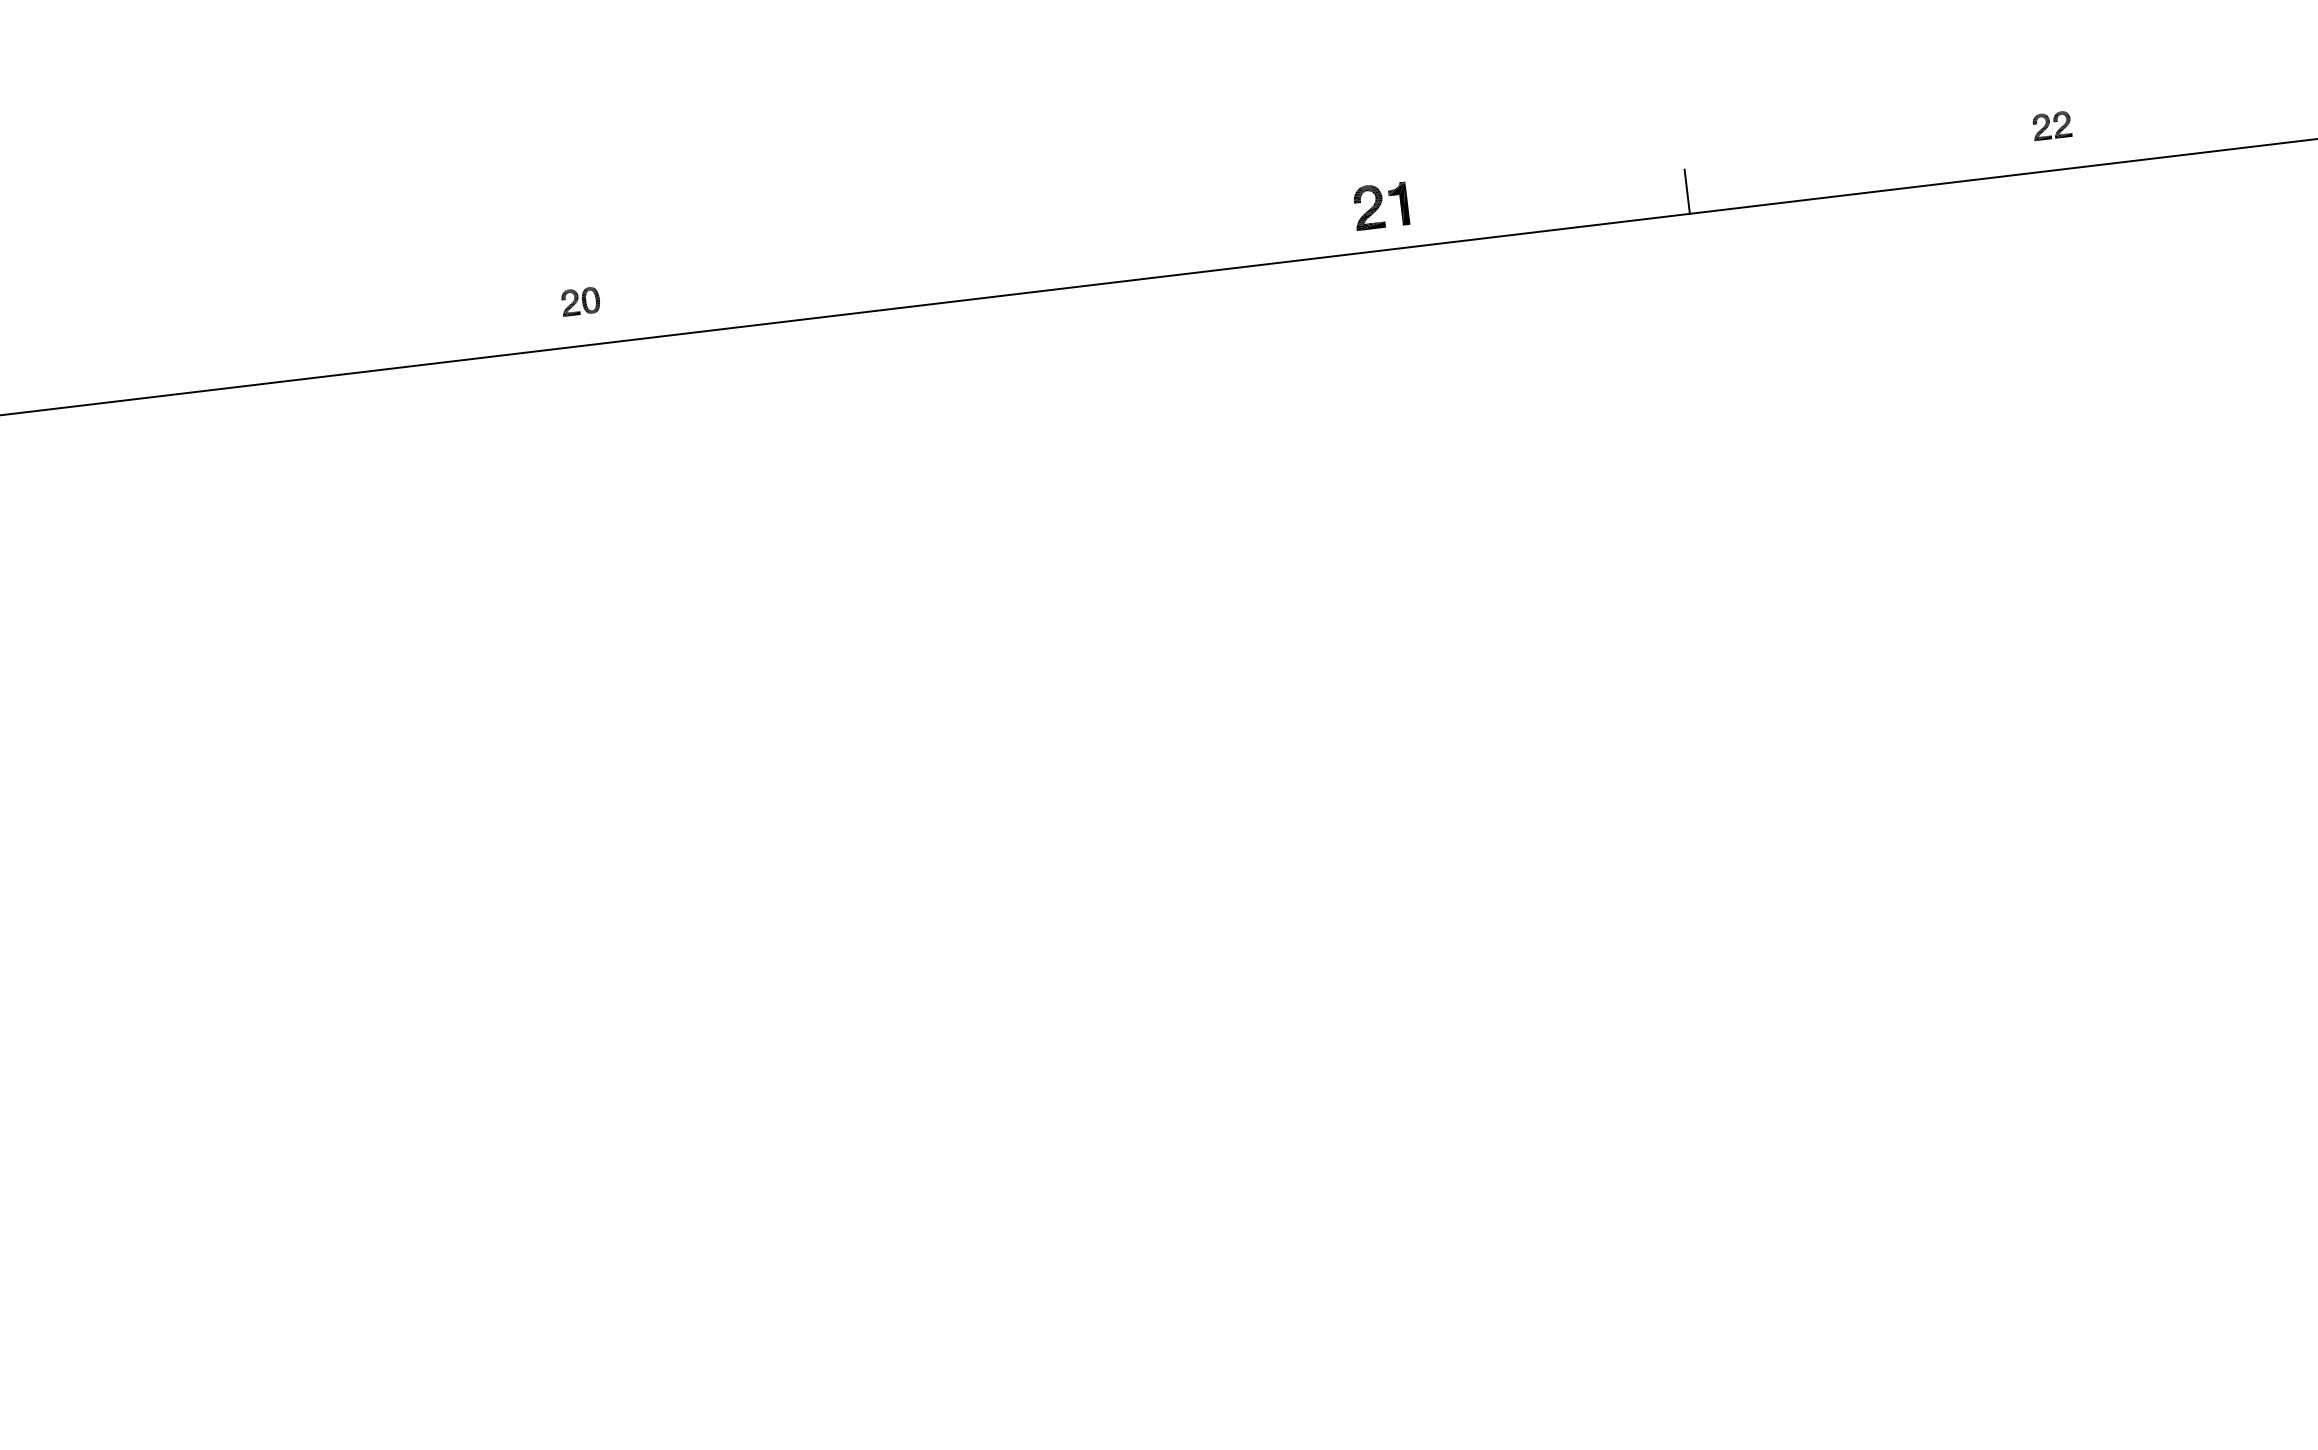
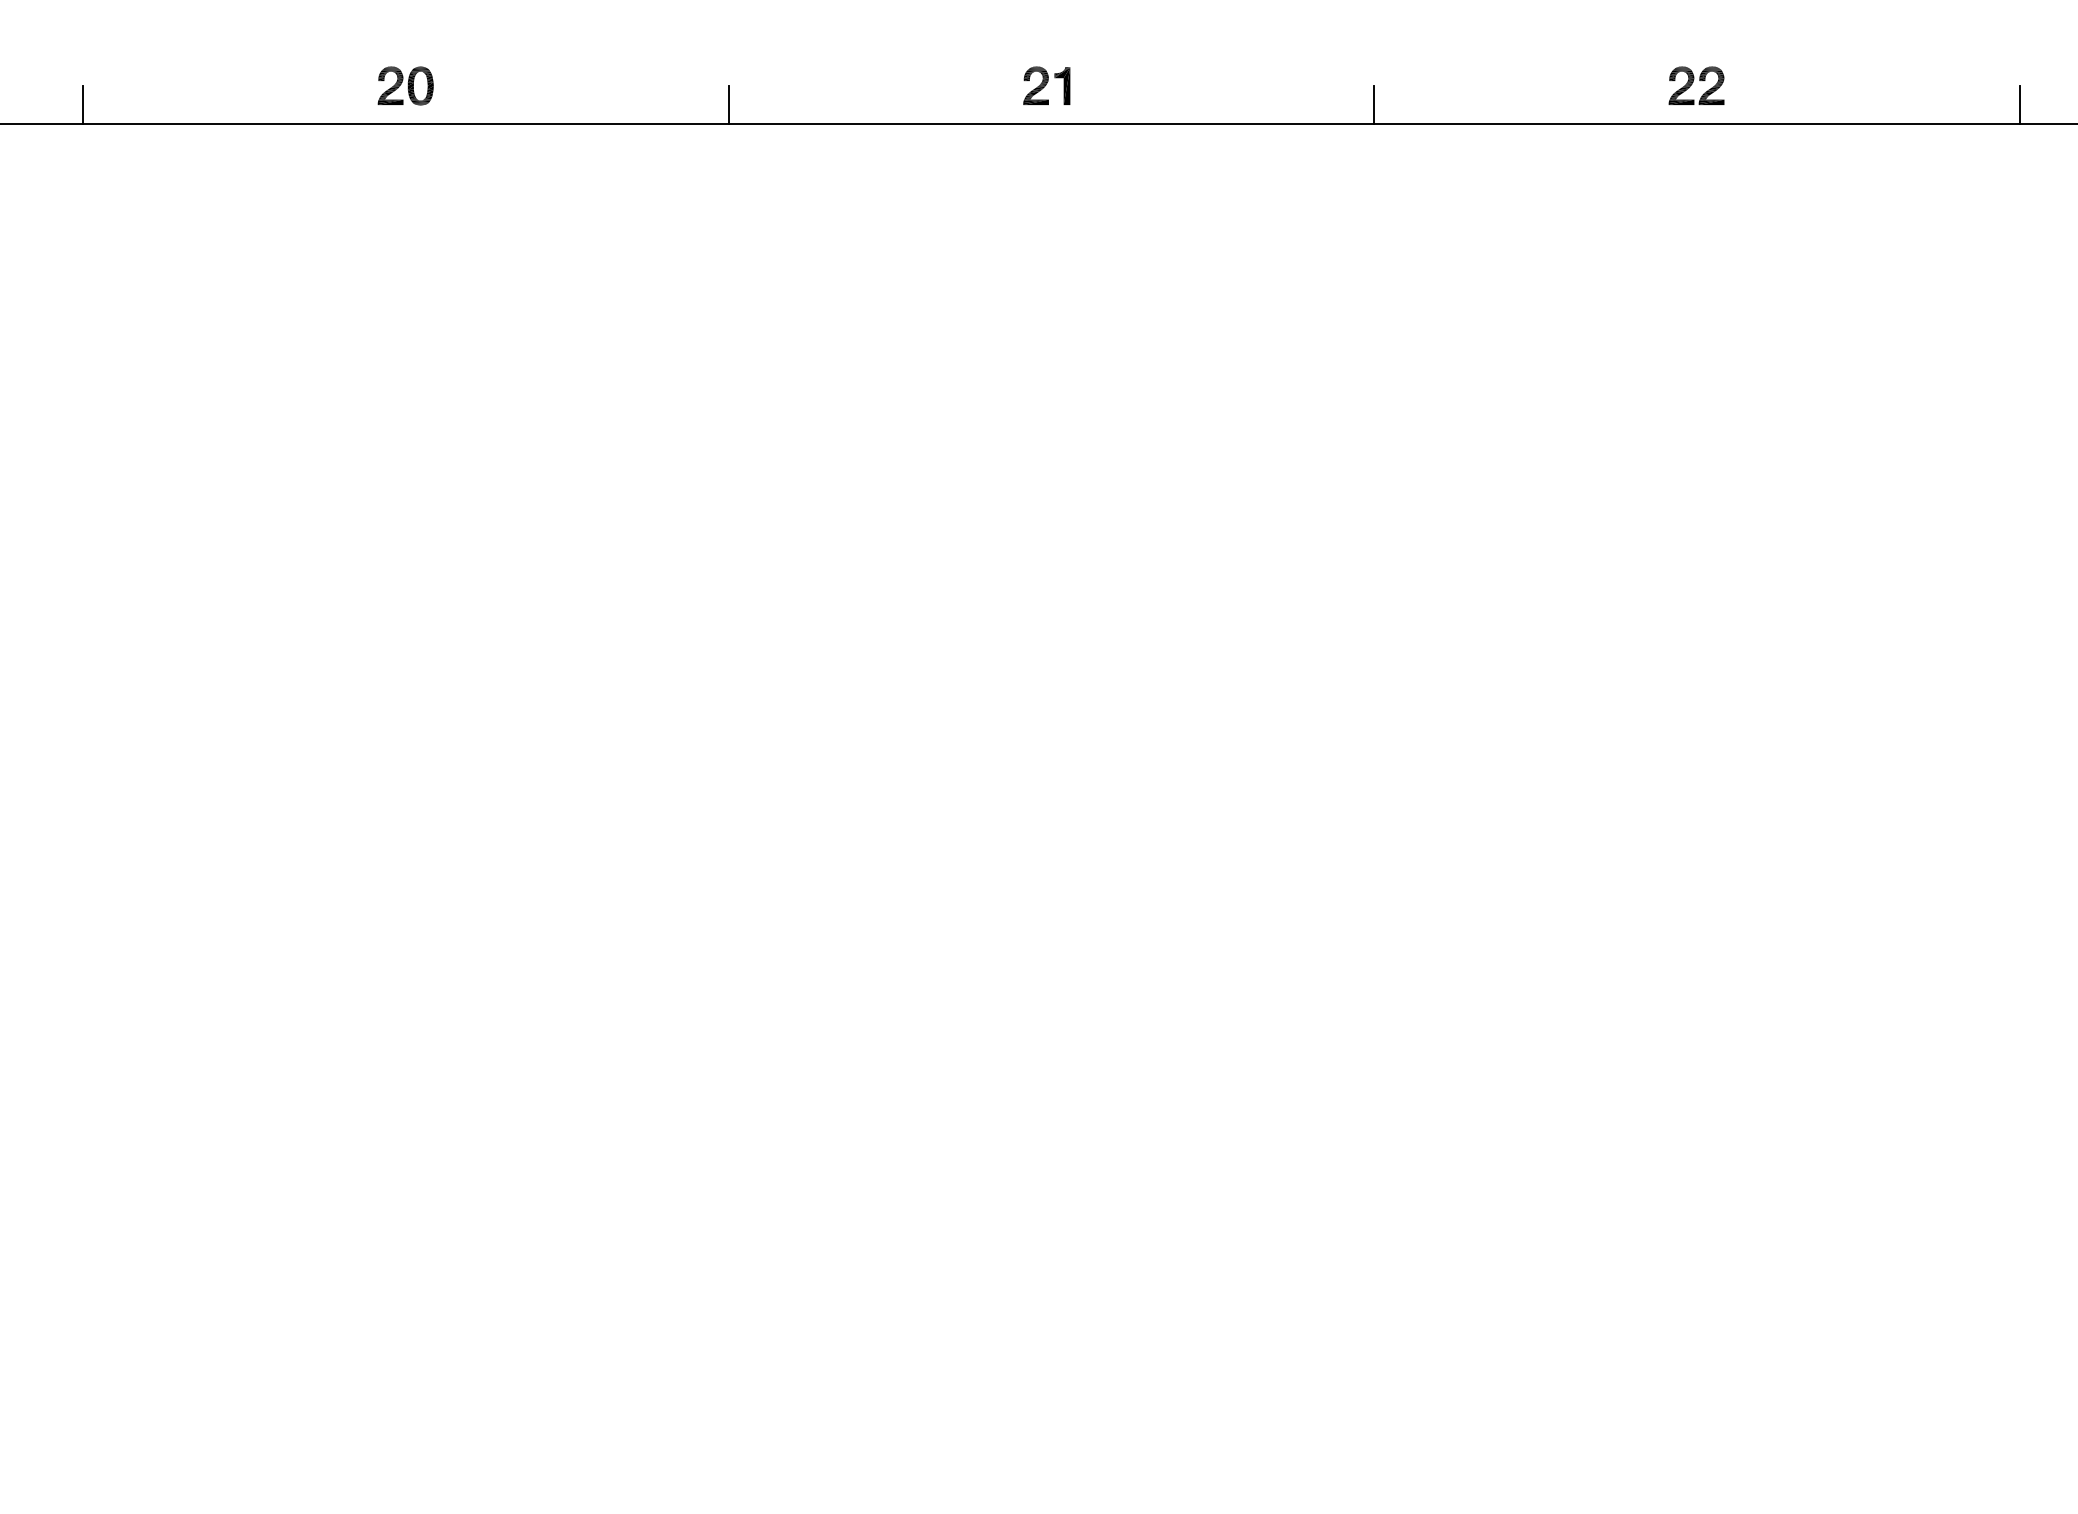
part: (2052, 125) -> (1696, 85), size x1.67
part: (1380, 205) -> (1046, 85), moved
line: (951, 278) -> (728, 104), added
part: (580, 301) -> (405, 85), size x1.67
line: (216, 366) -> (83, 104), added

